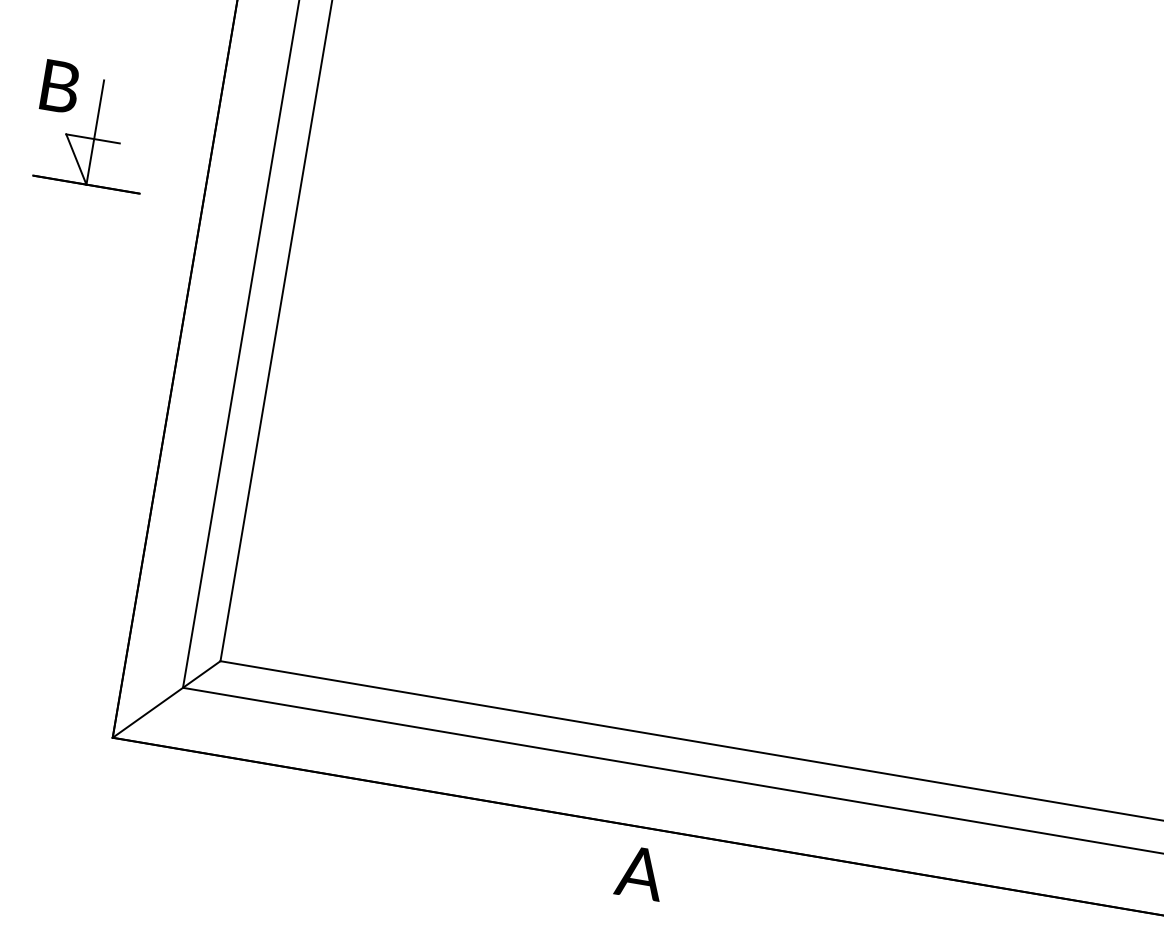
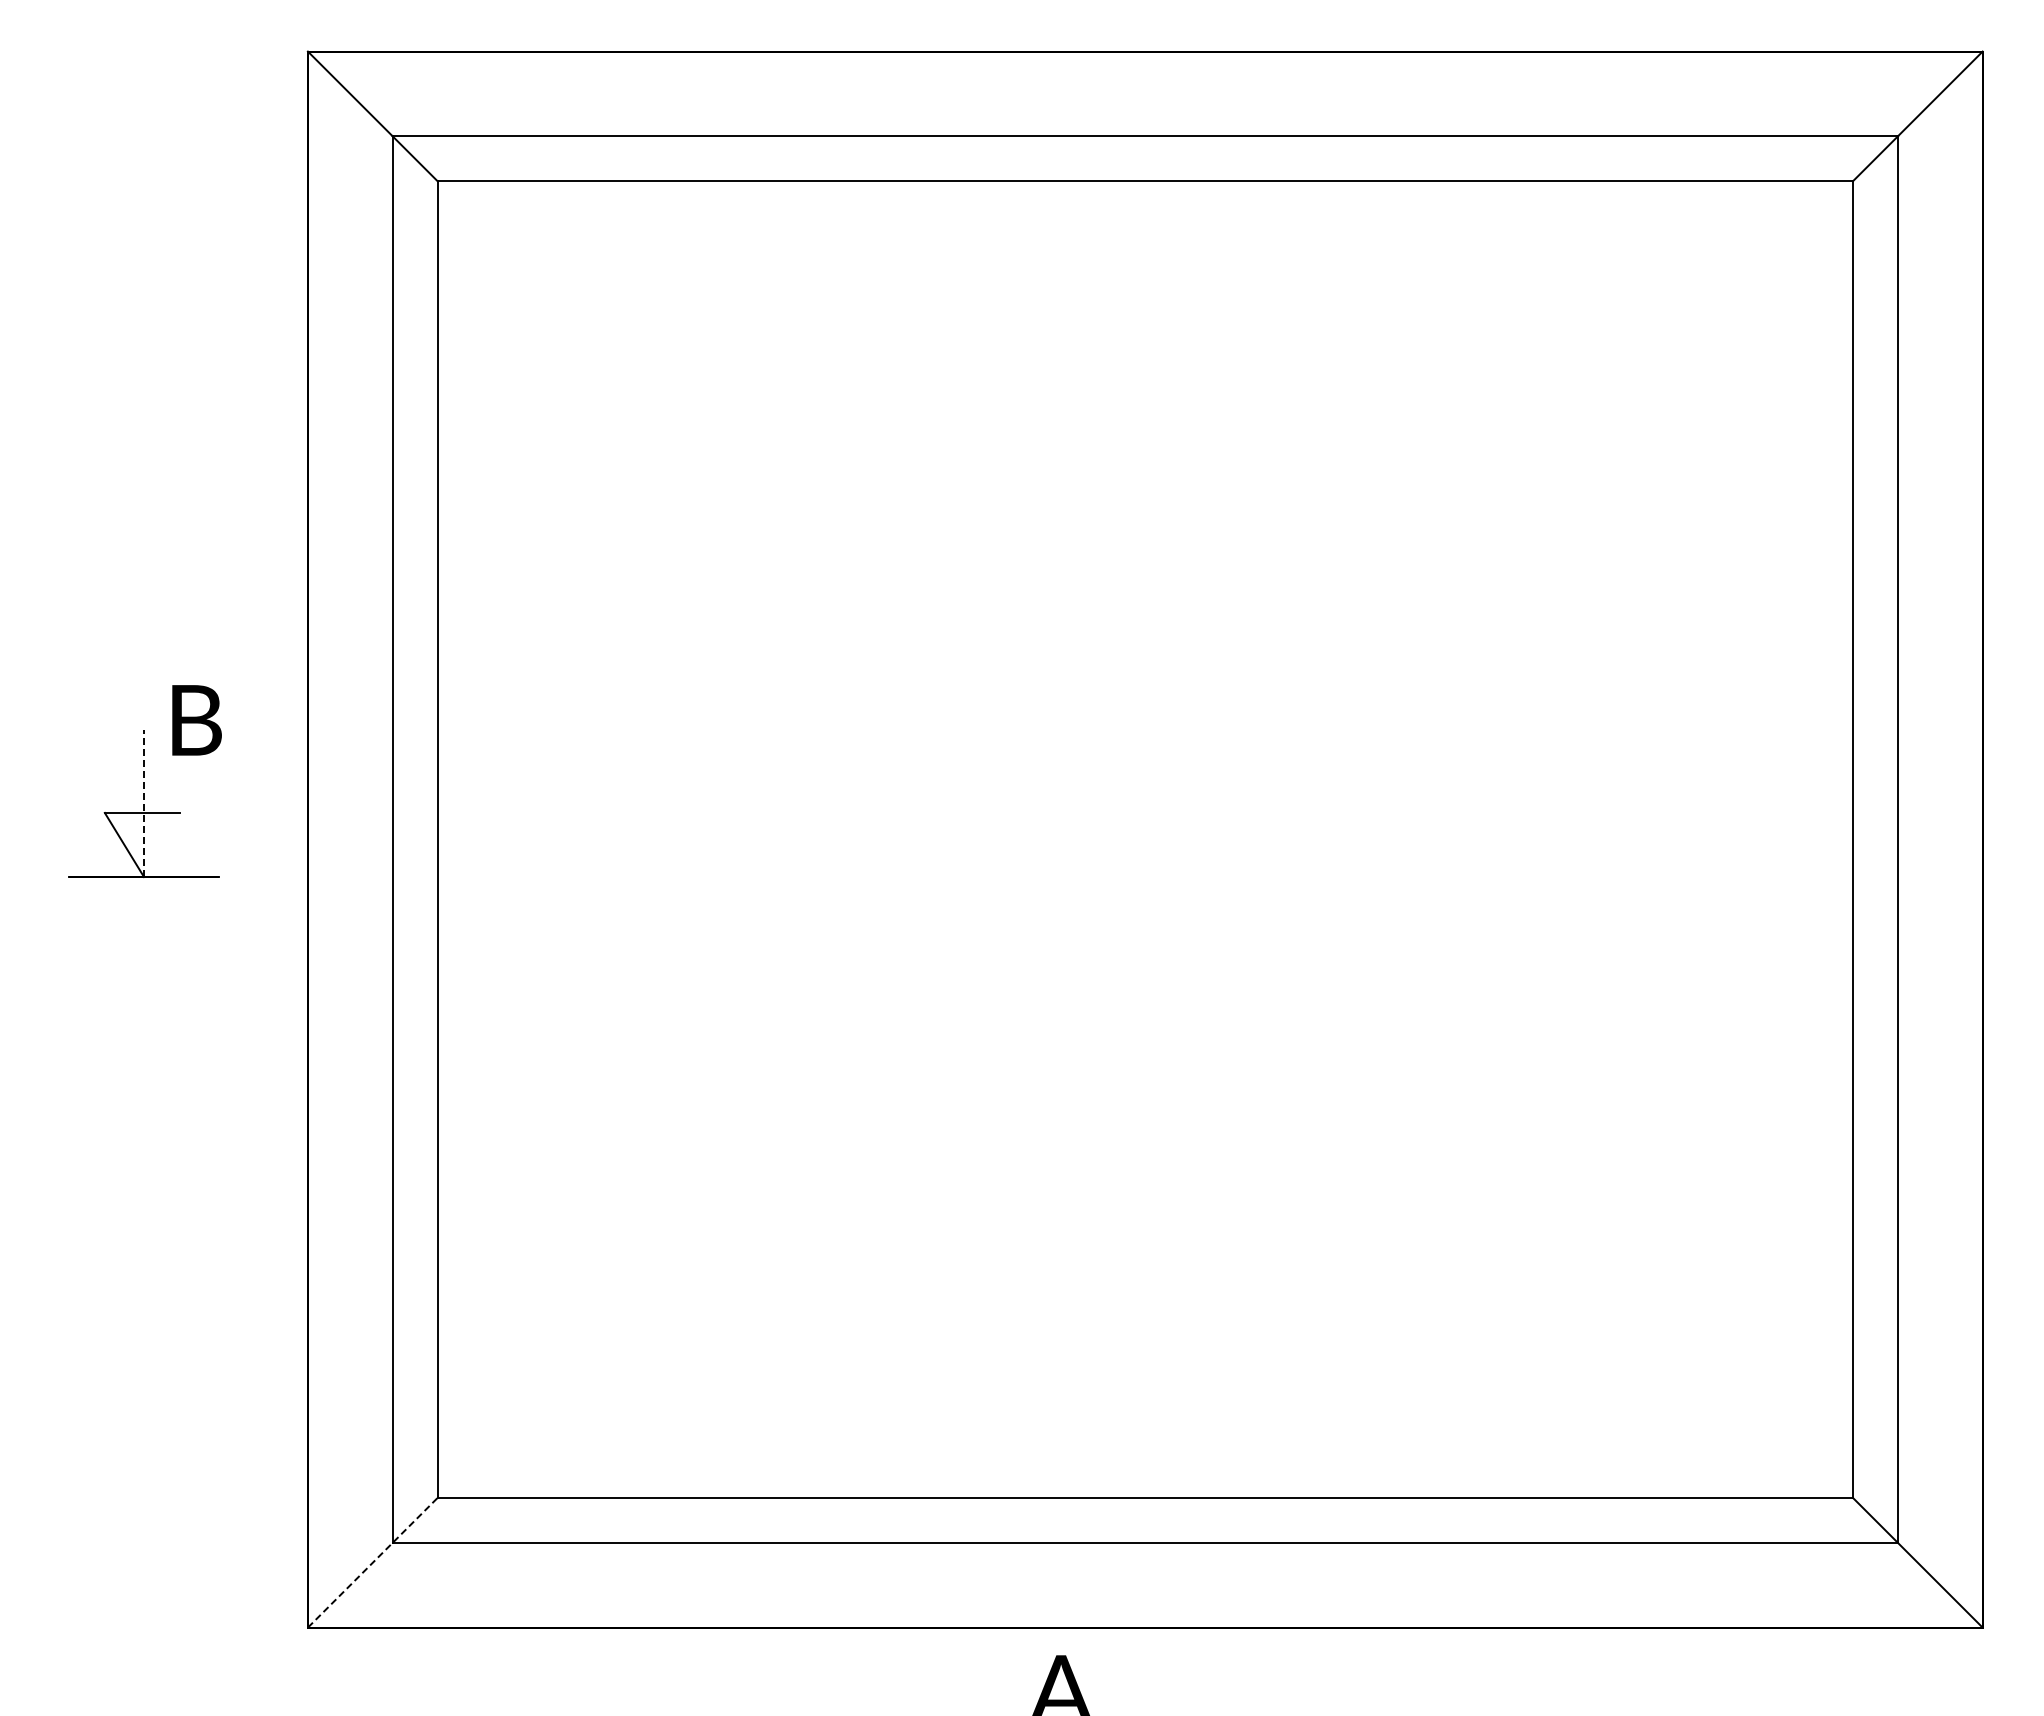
text: (60, 86) -> (196, 720), moved
line: (95, 132) -> (144, 803), solid -> dashed
line: (166, 699) -> (372, 1562), solid -> dashed

